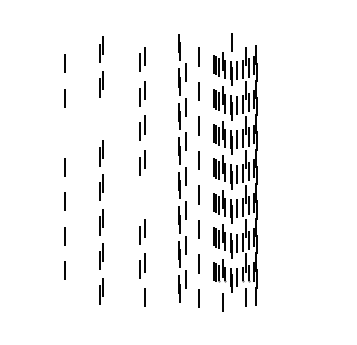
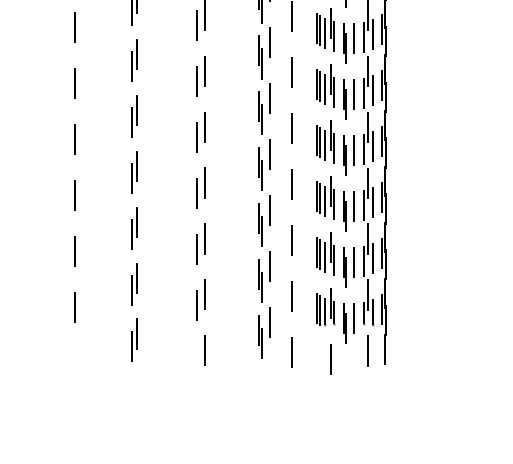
part: (101, 118) -> (133, 60), added
line: (64, 132) -> (73, 83), added
part: (142, 196) -> (200, 186), added

